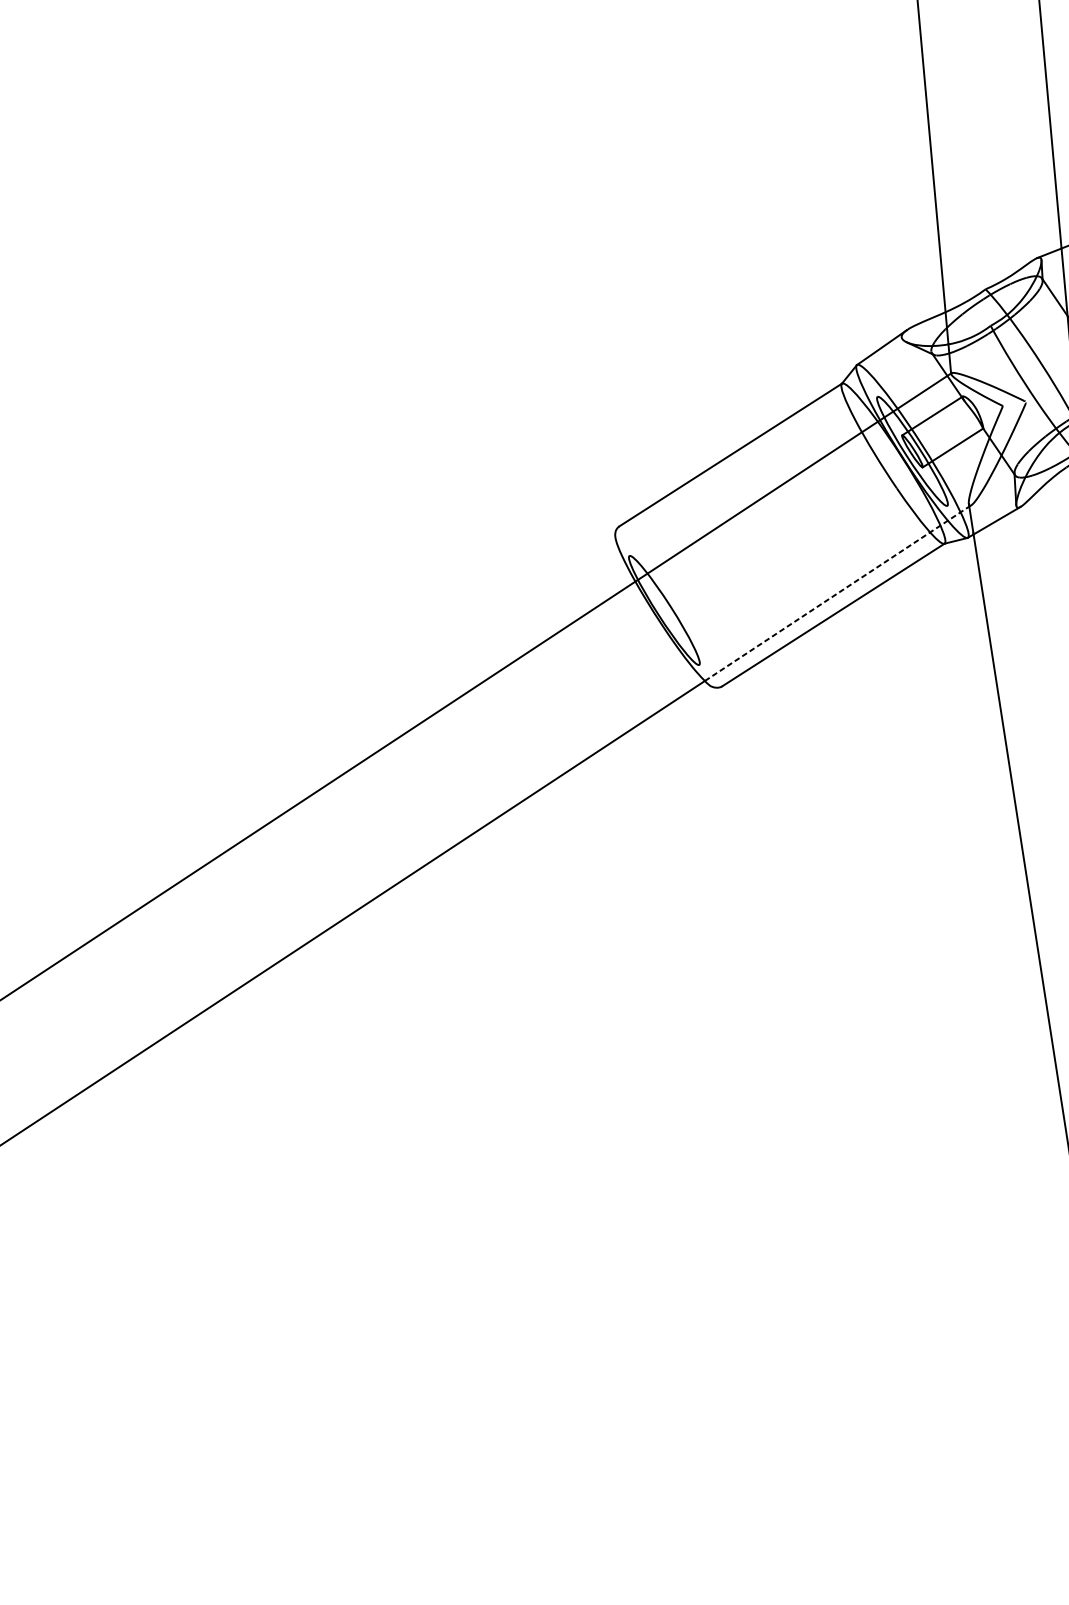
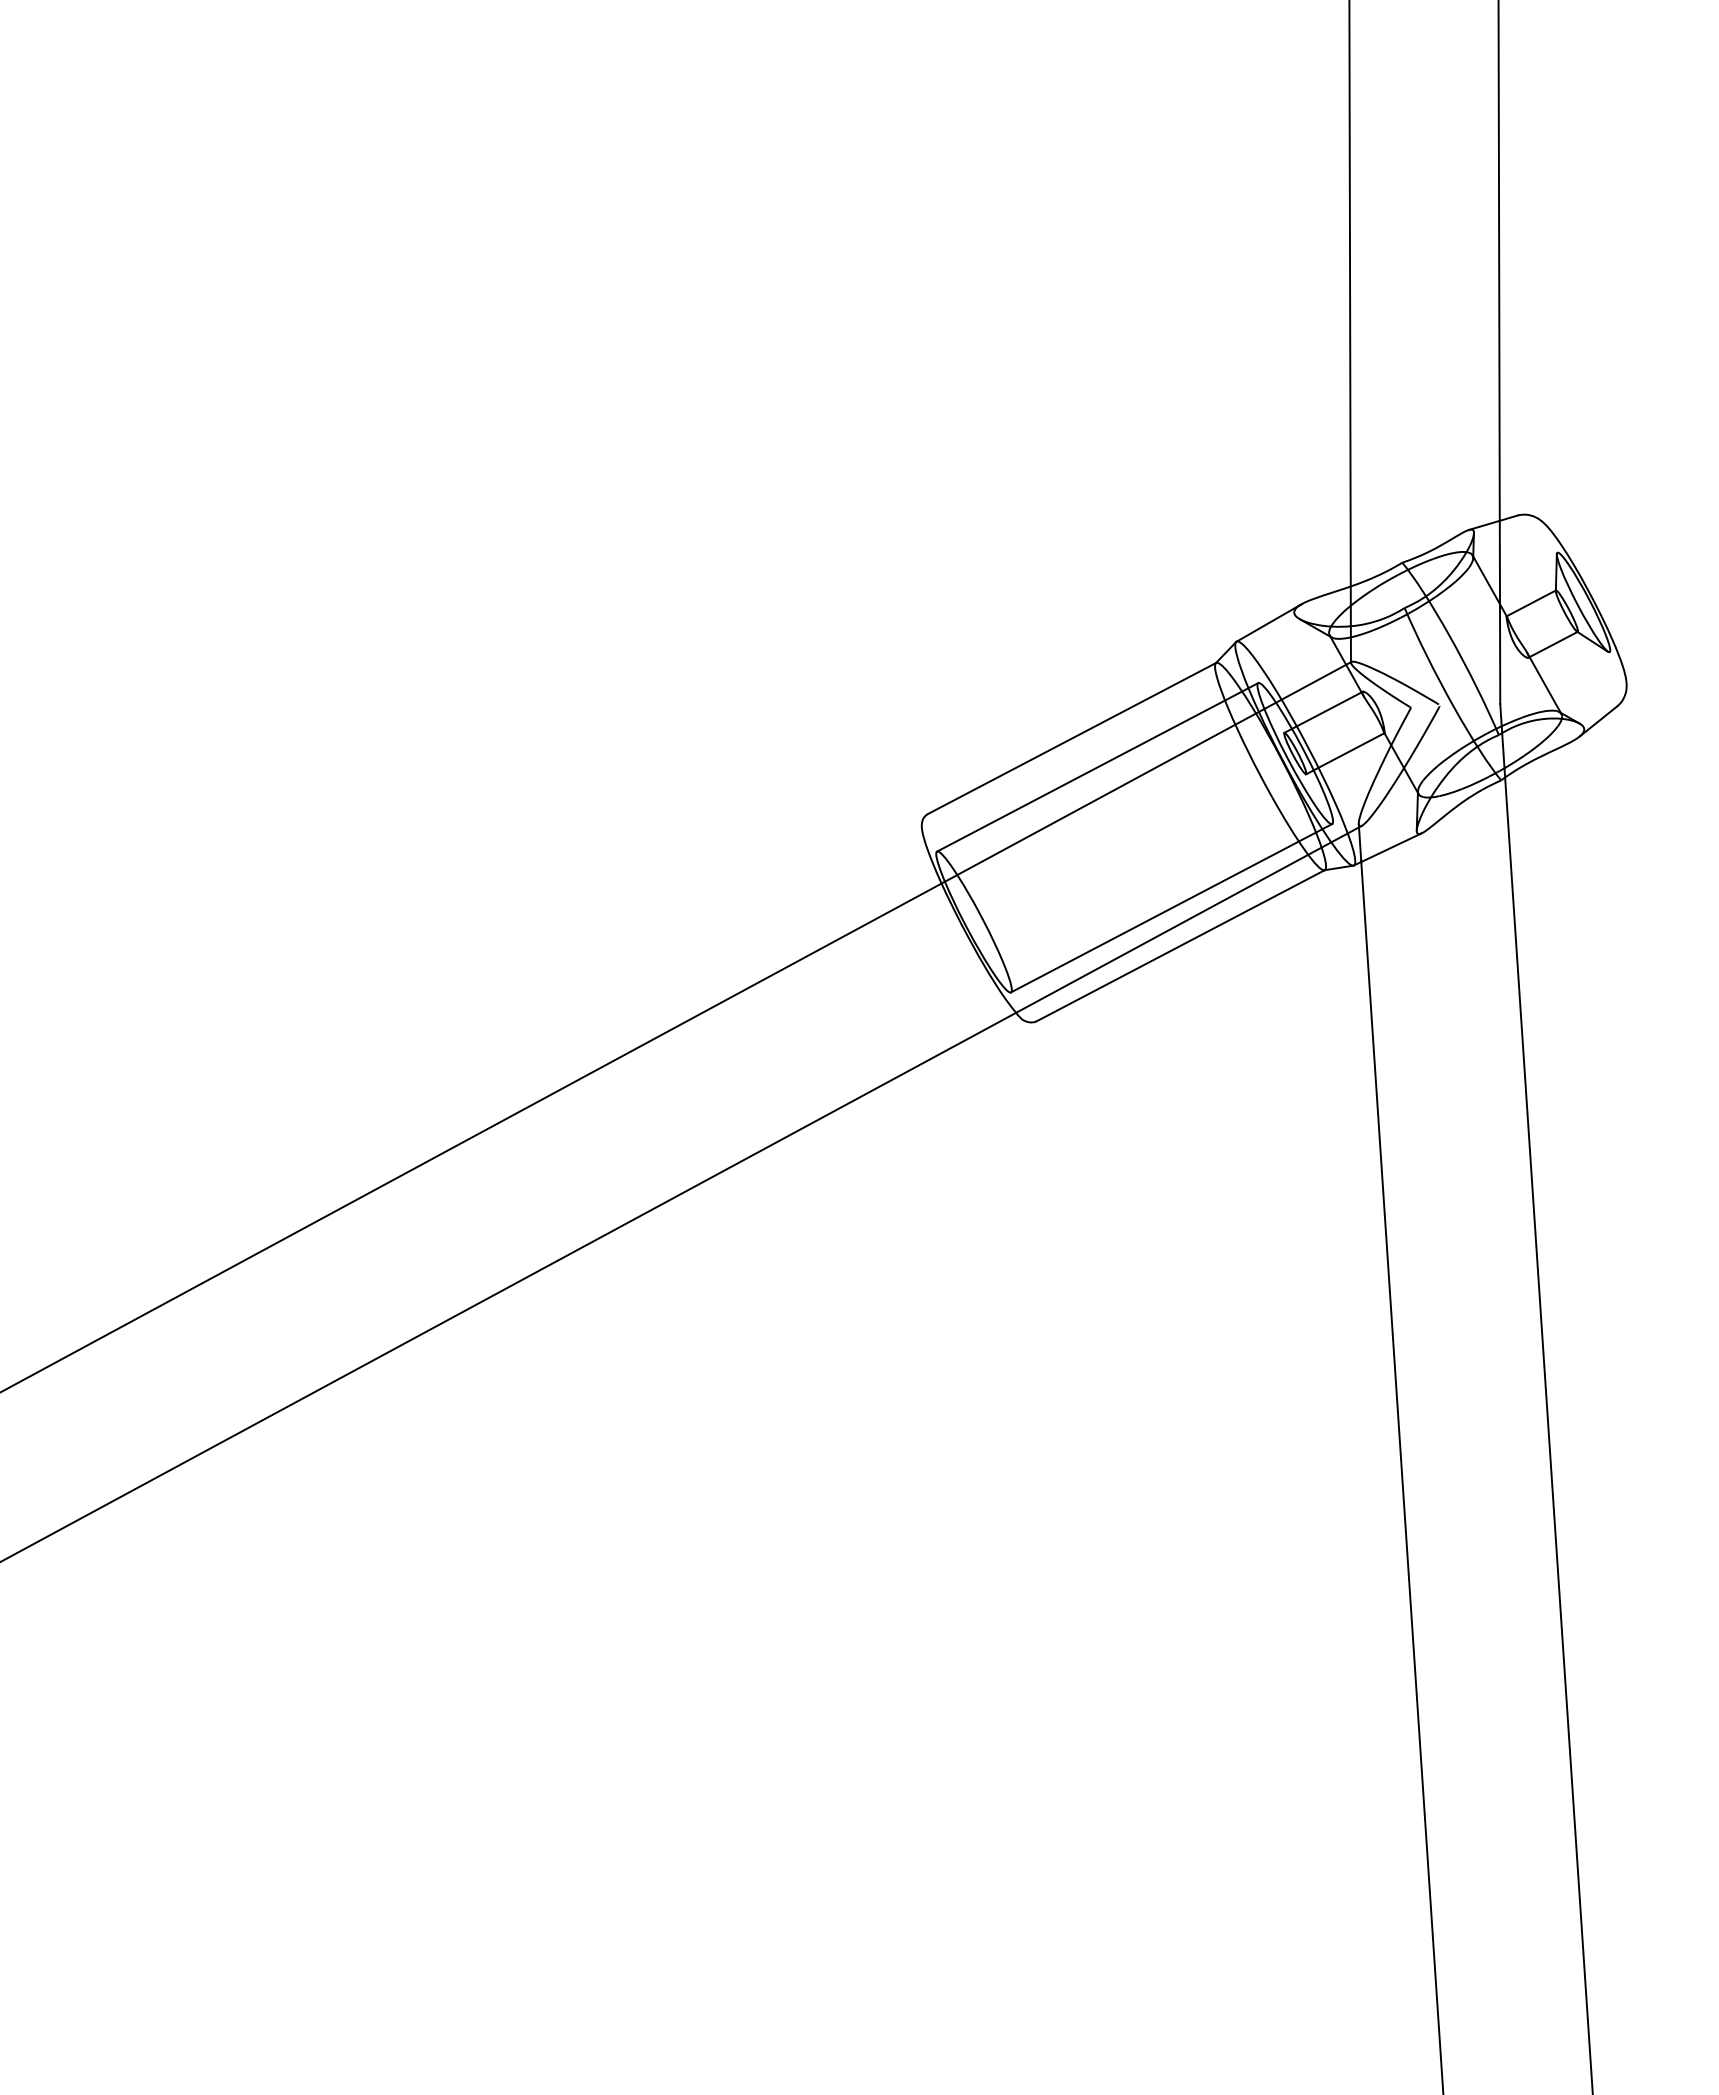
line: (753, 476) -> (1097, 767), added
line: (823, 585) -> (1171, 908), added
line: (838, 593) -> (1189, 919), dashed -> solid

